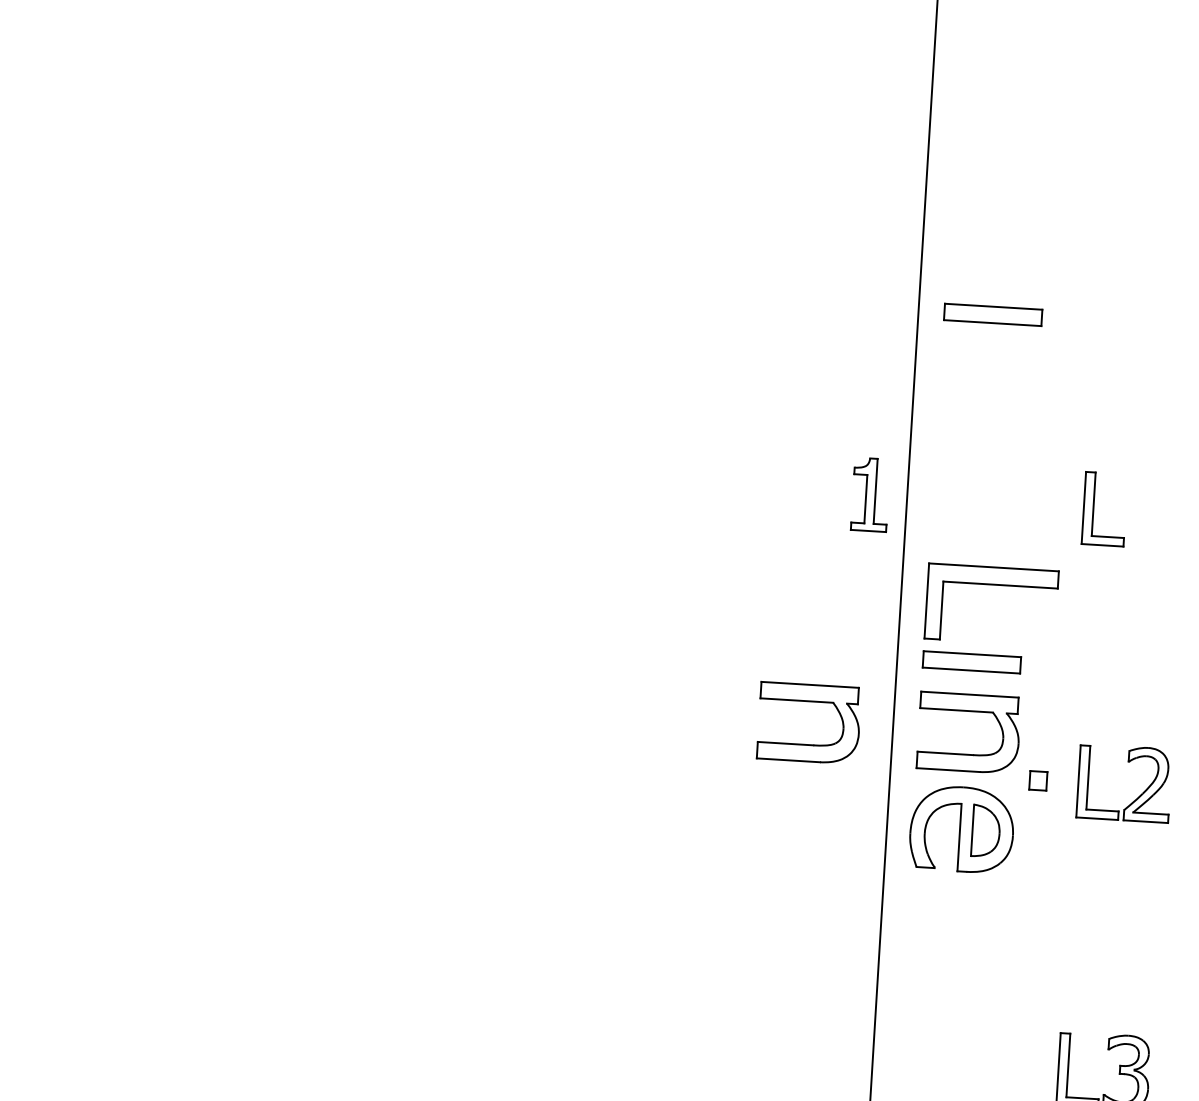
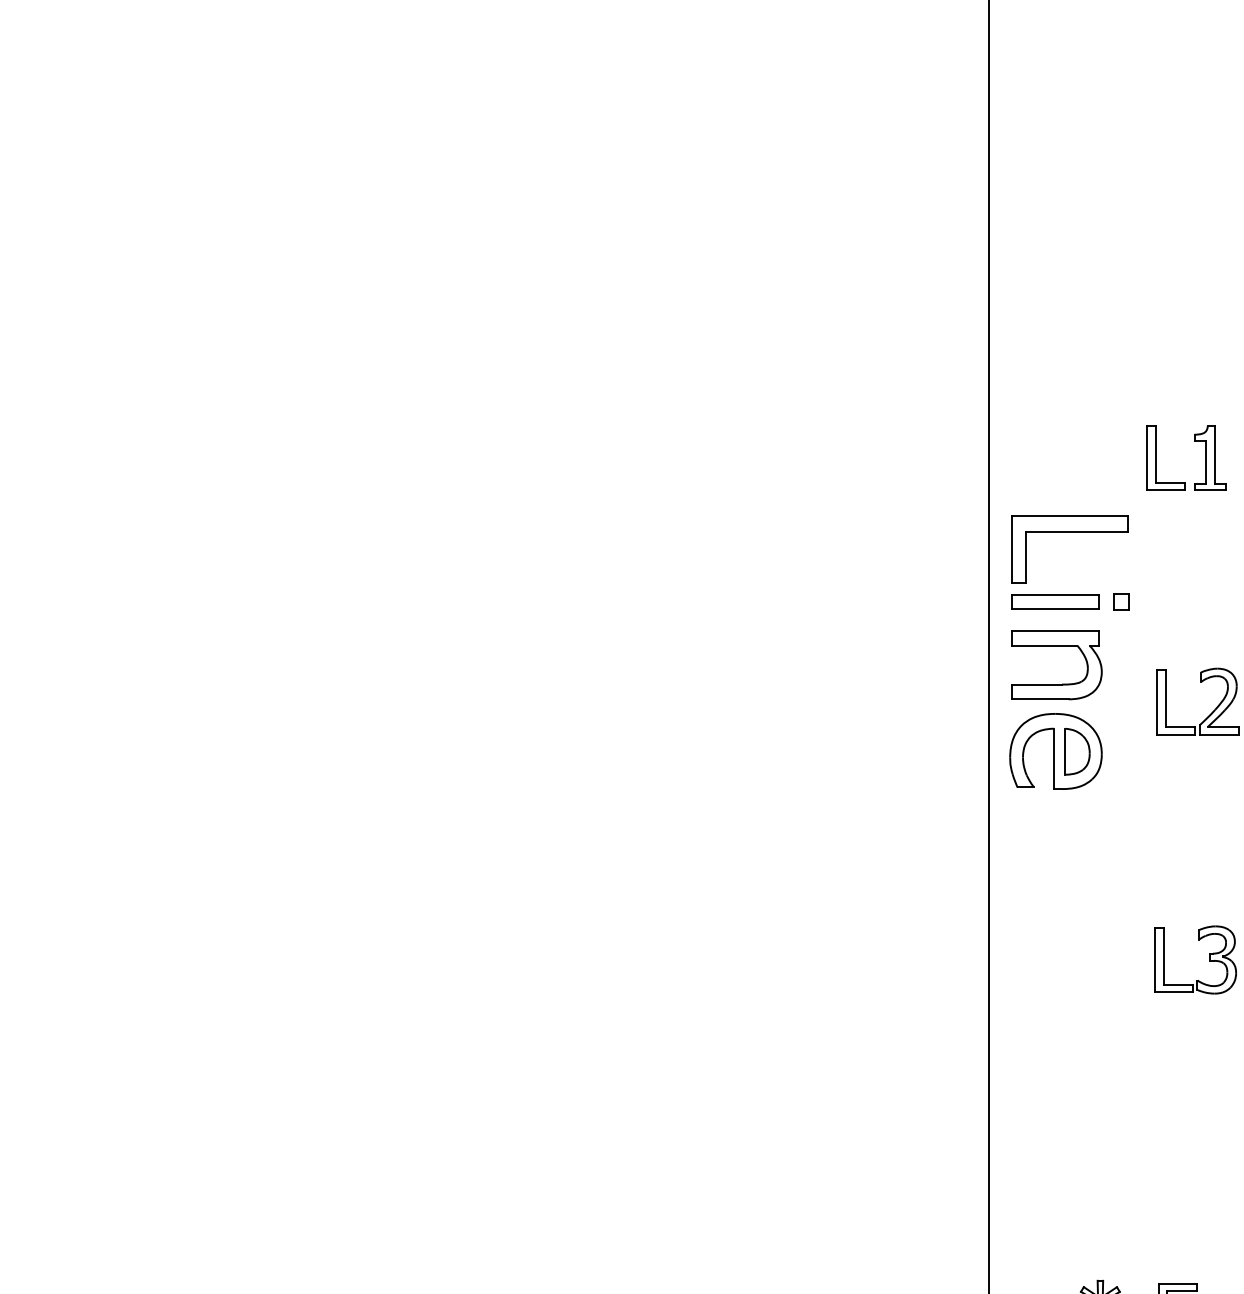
part: (992, 314) -> (1055, 290), removed
part: (870, 494) -> (1210, 457), moved
part: (814, 744) -> (919, 683), removed
part: (1038, 780) -> (1121, 601), moved

